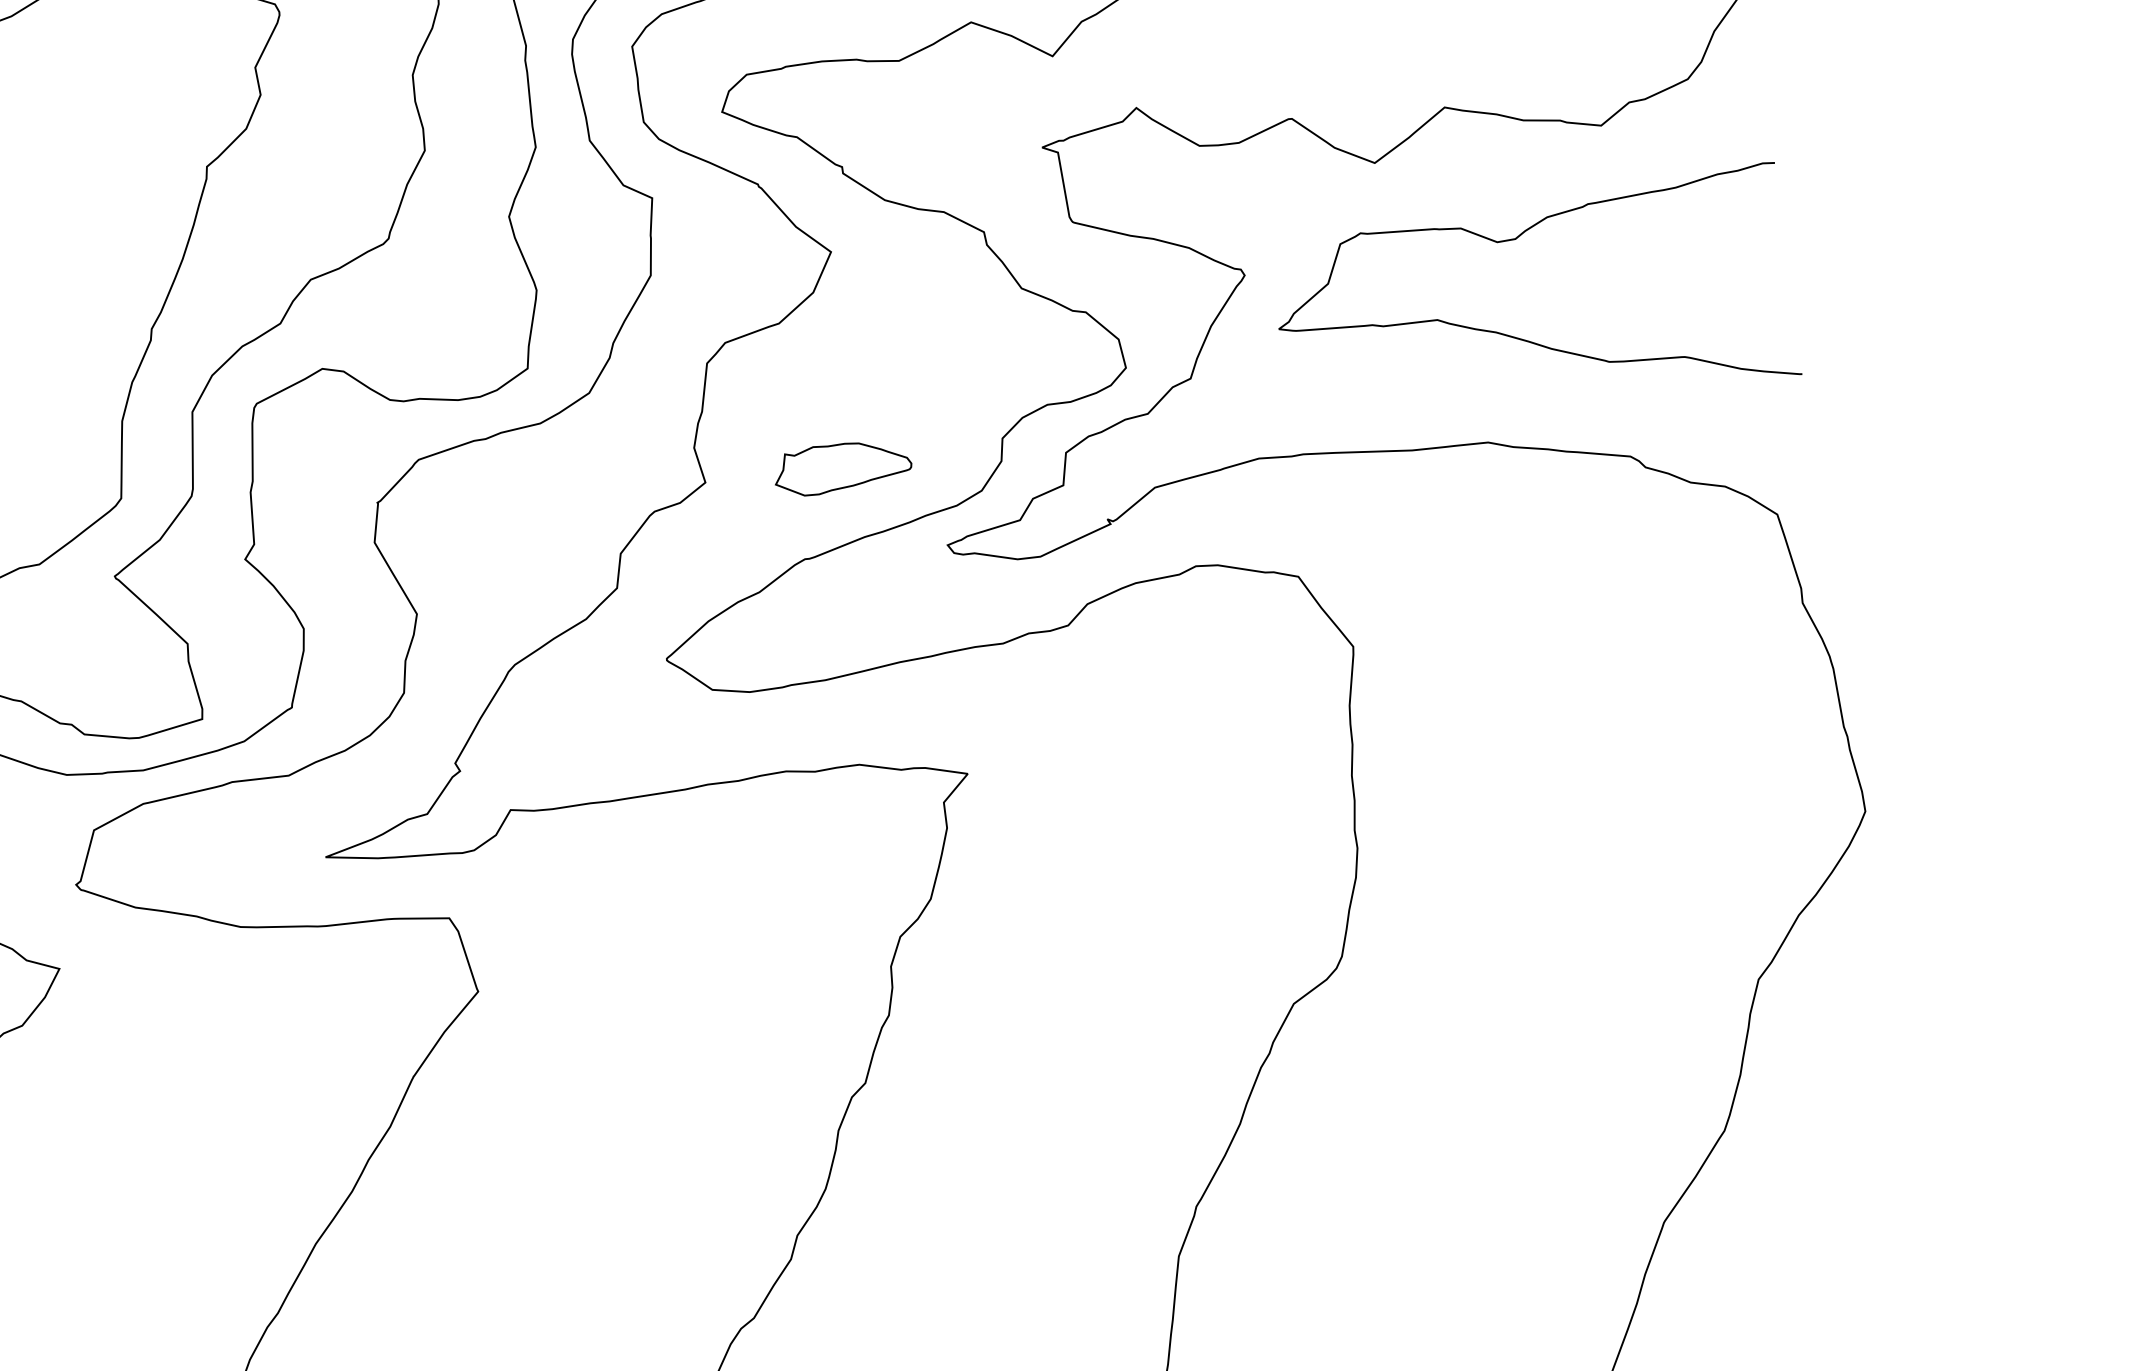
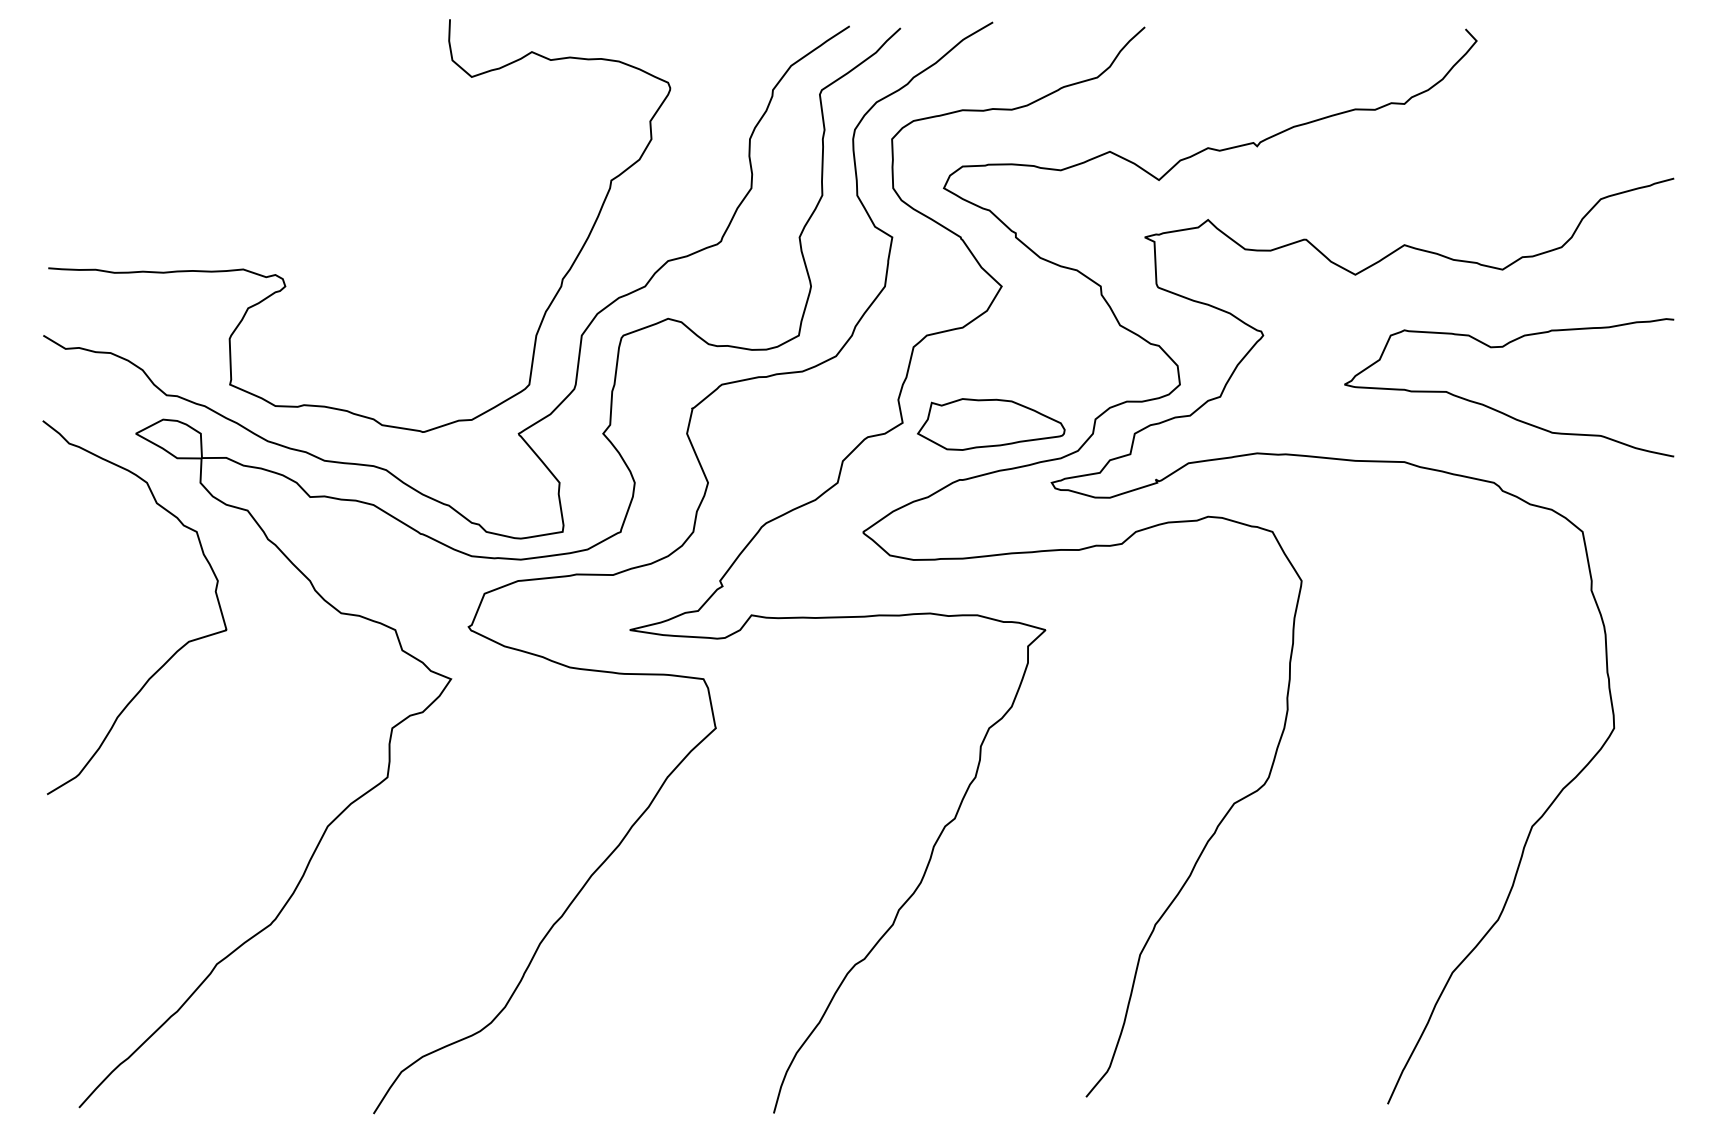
curve: (1523, 338) -> (1499, 410), moved
part: (842, 467) -> (991, 424), size x1.67

